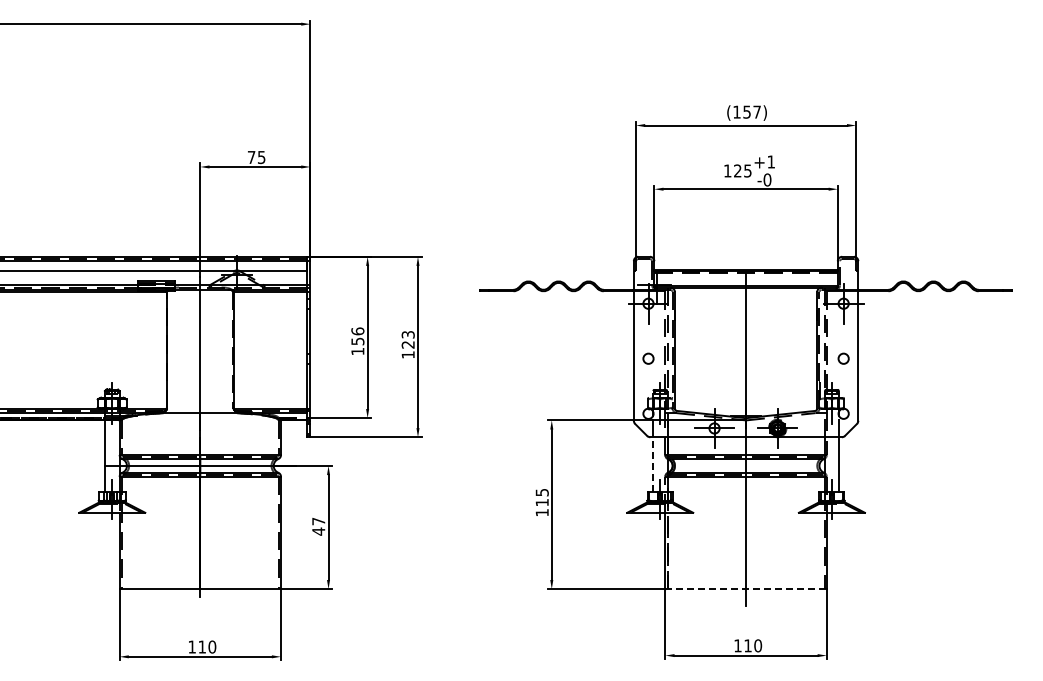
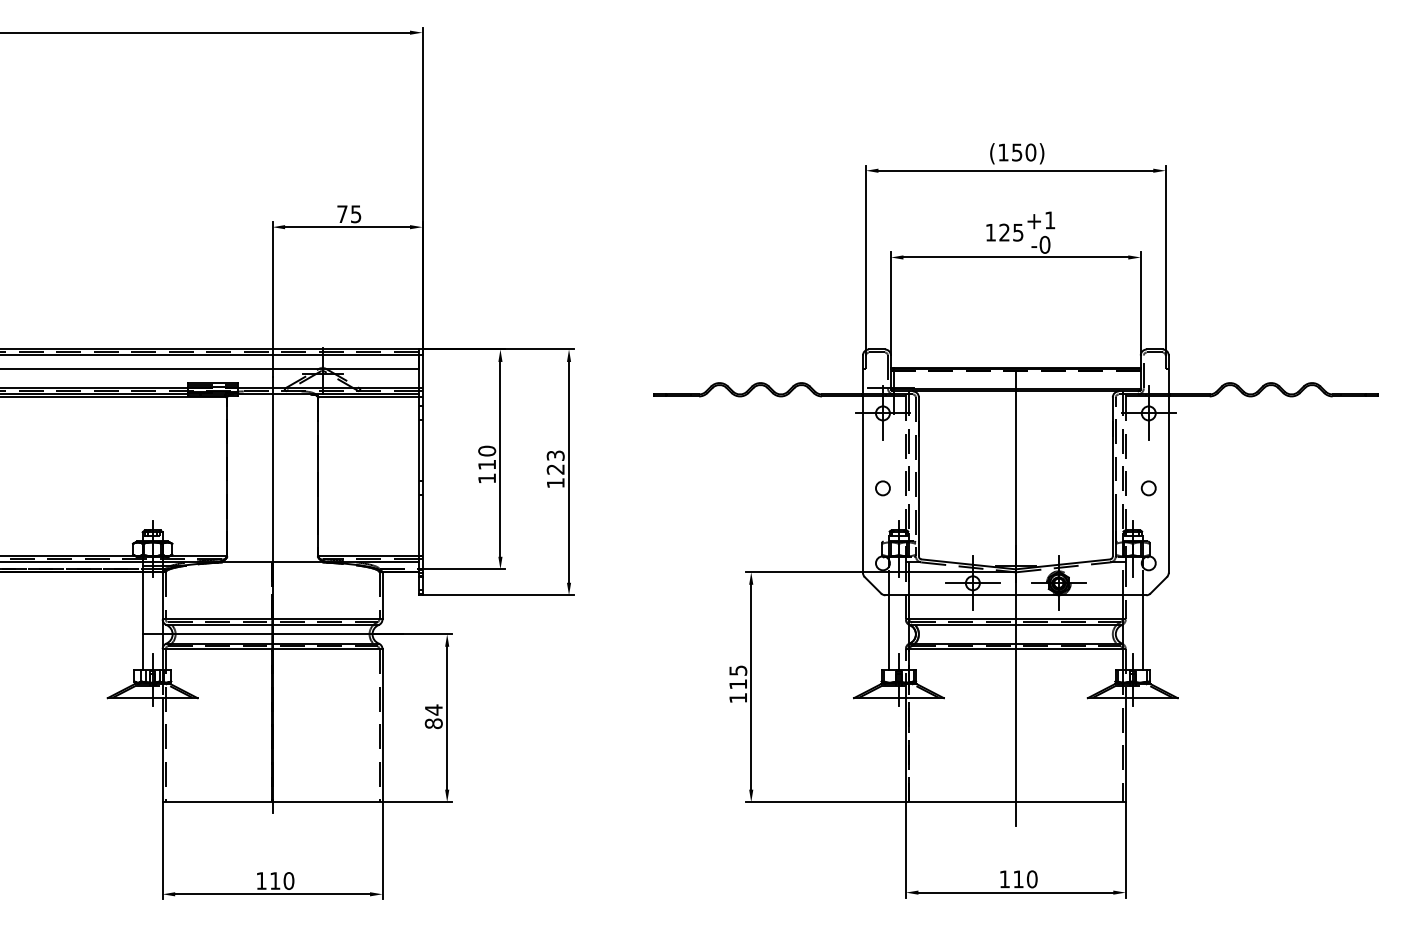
text: (757, 111) -> (1031, 151), (157) -> (150)
text: (357, 336) -> (486, 458), 156 -> 110
line: (652, 464) -> (888, 632), dashed -> solid
text: (318, 526) -> (433, 716), 47 -> 84
line: (746, 589) -> (1016, 802), dashed -> solid

